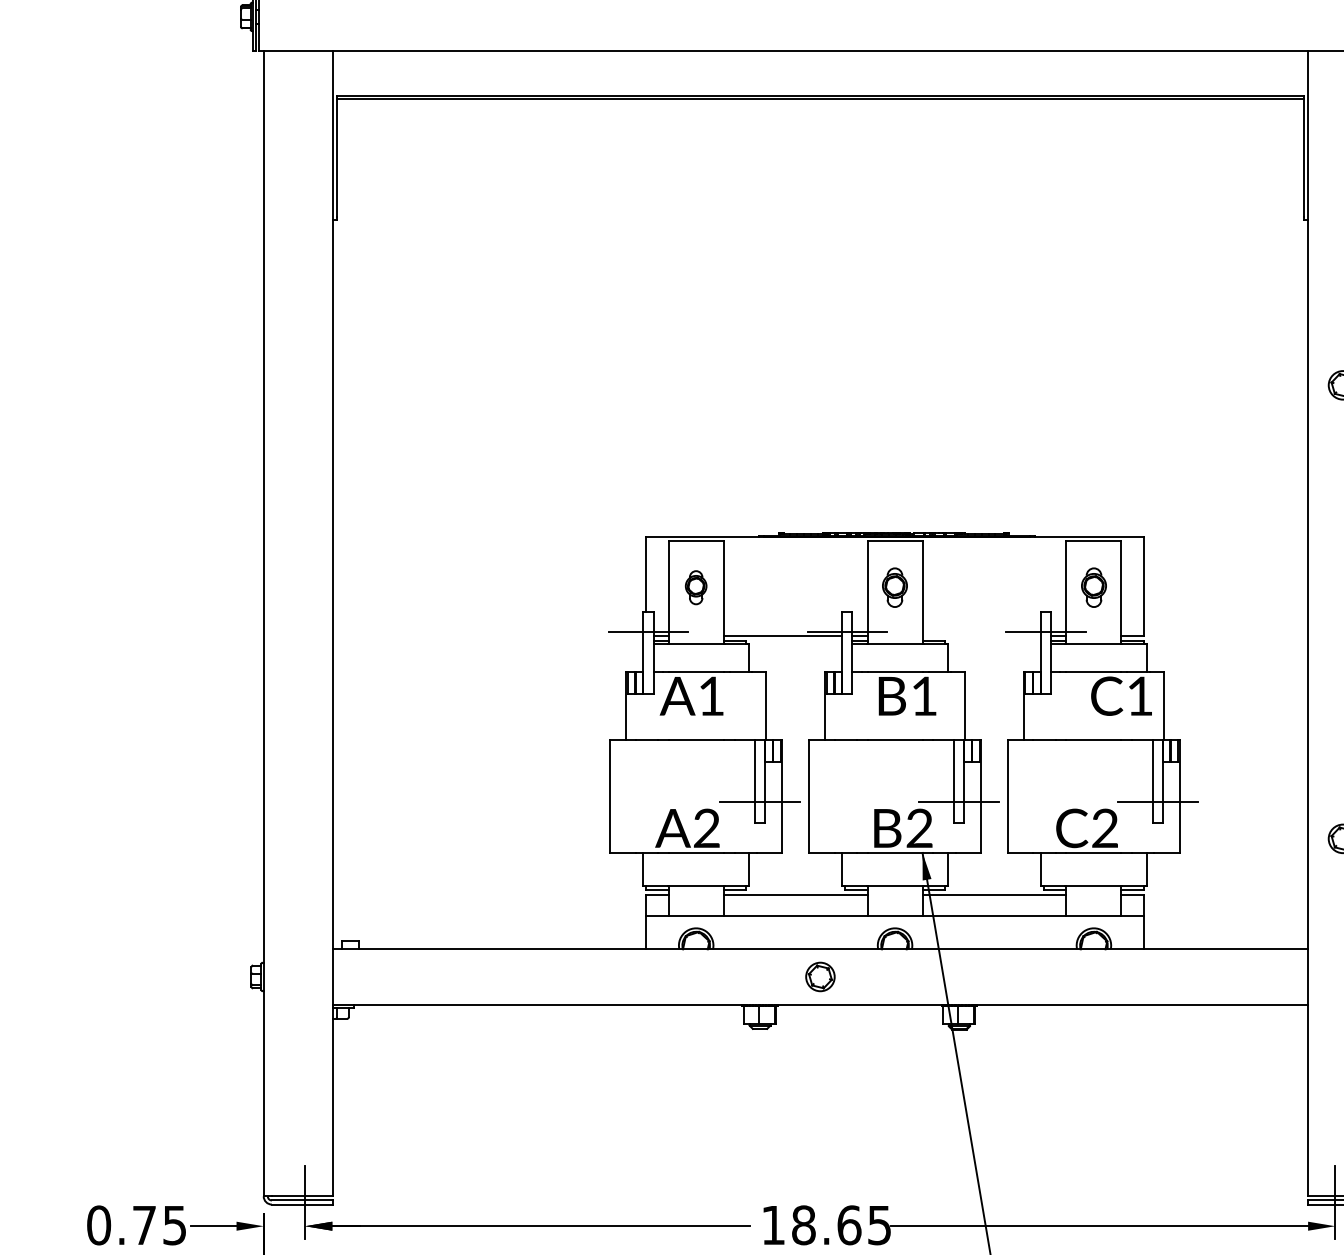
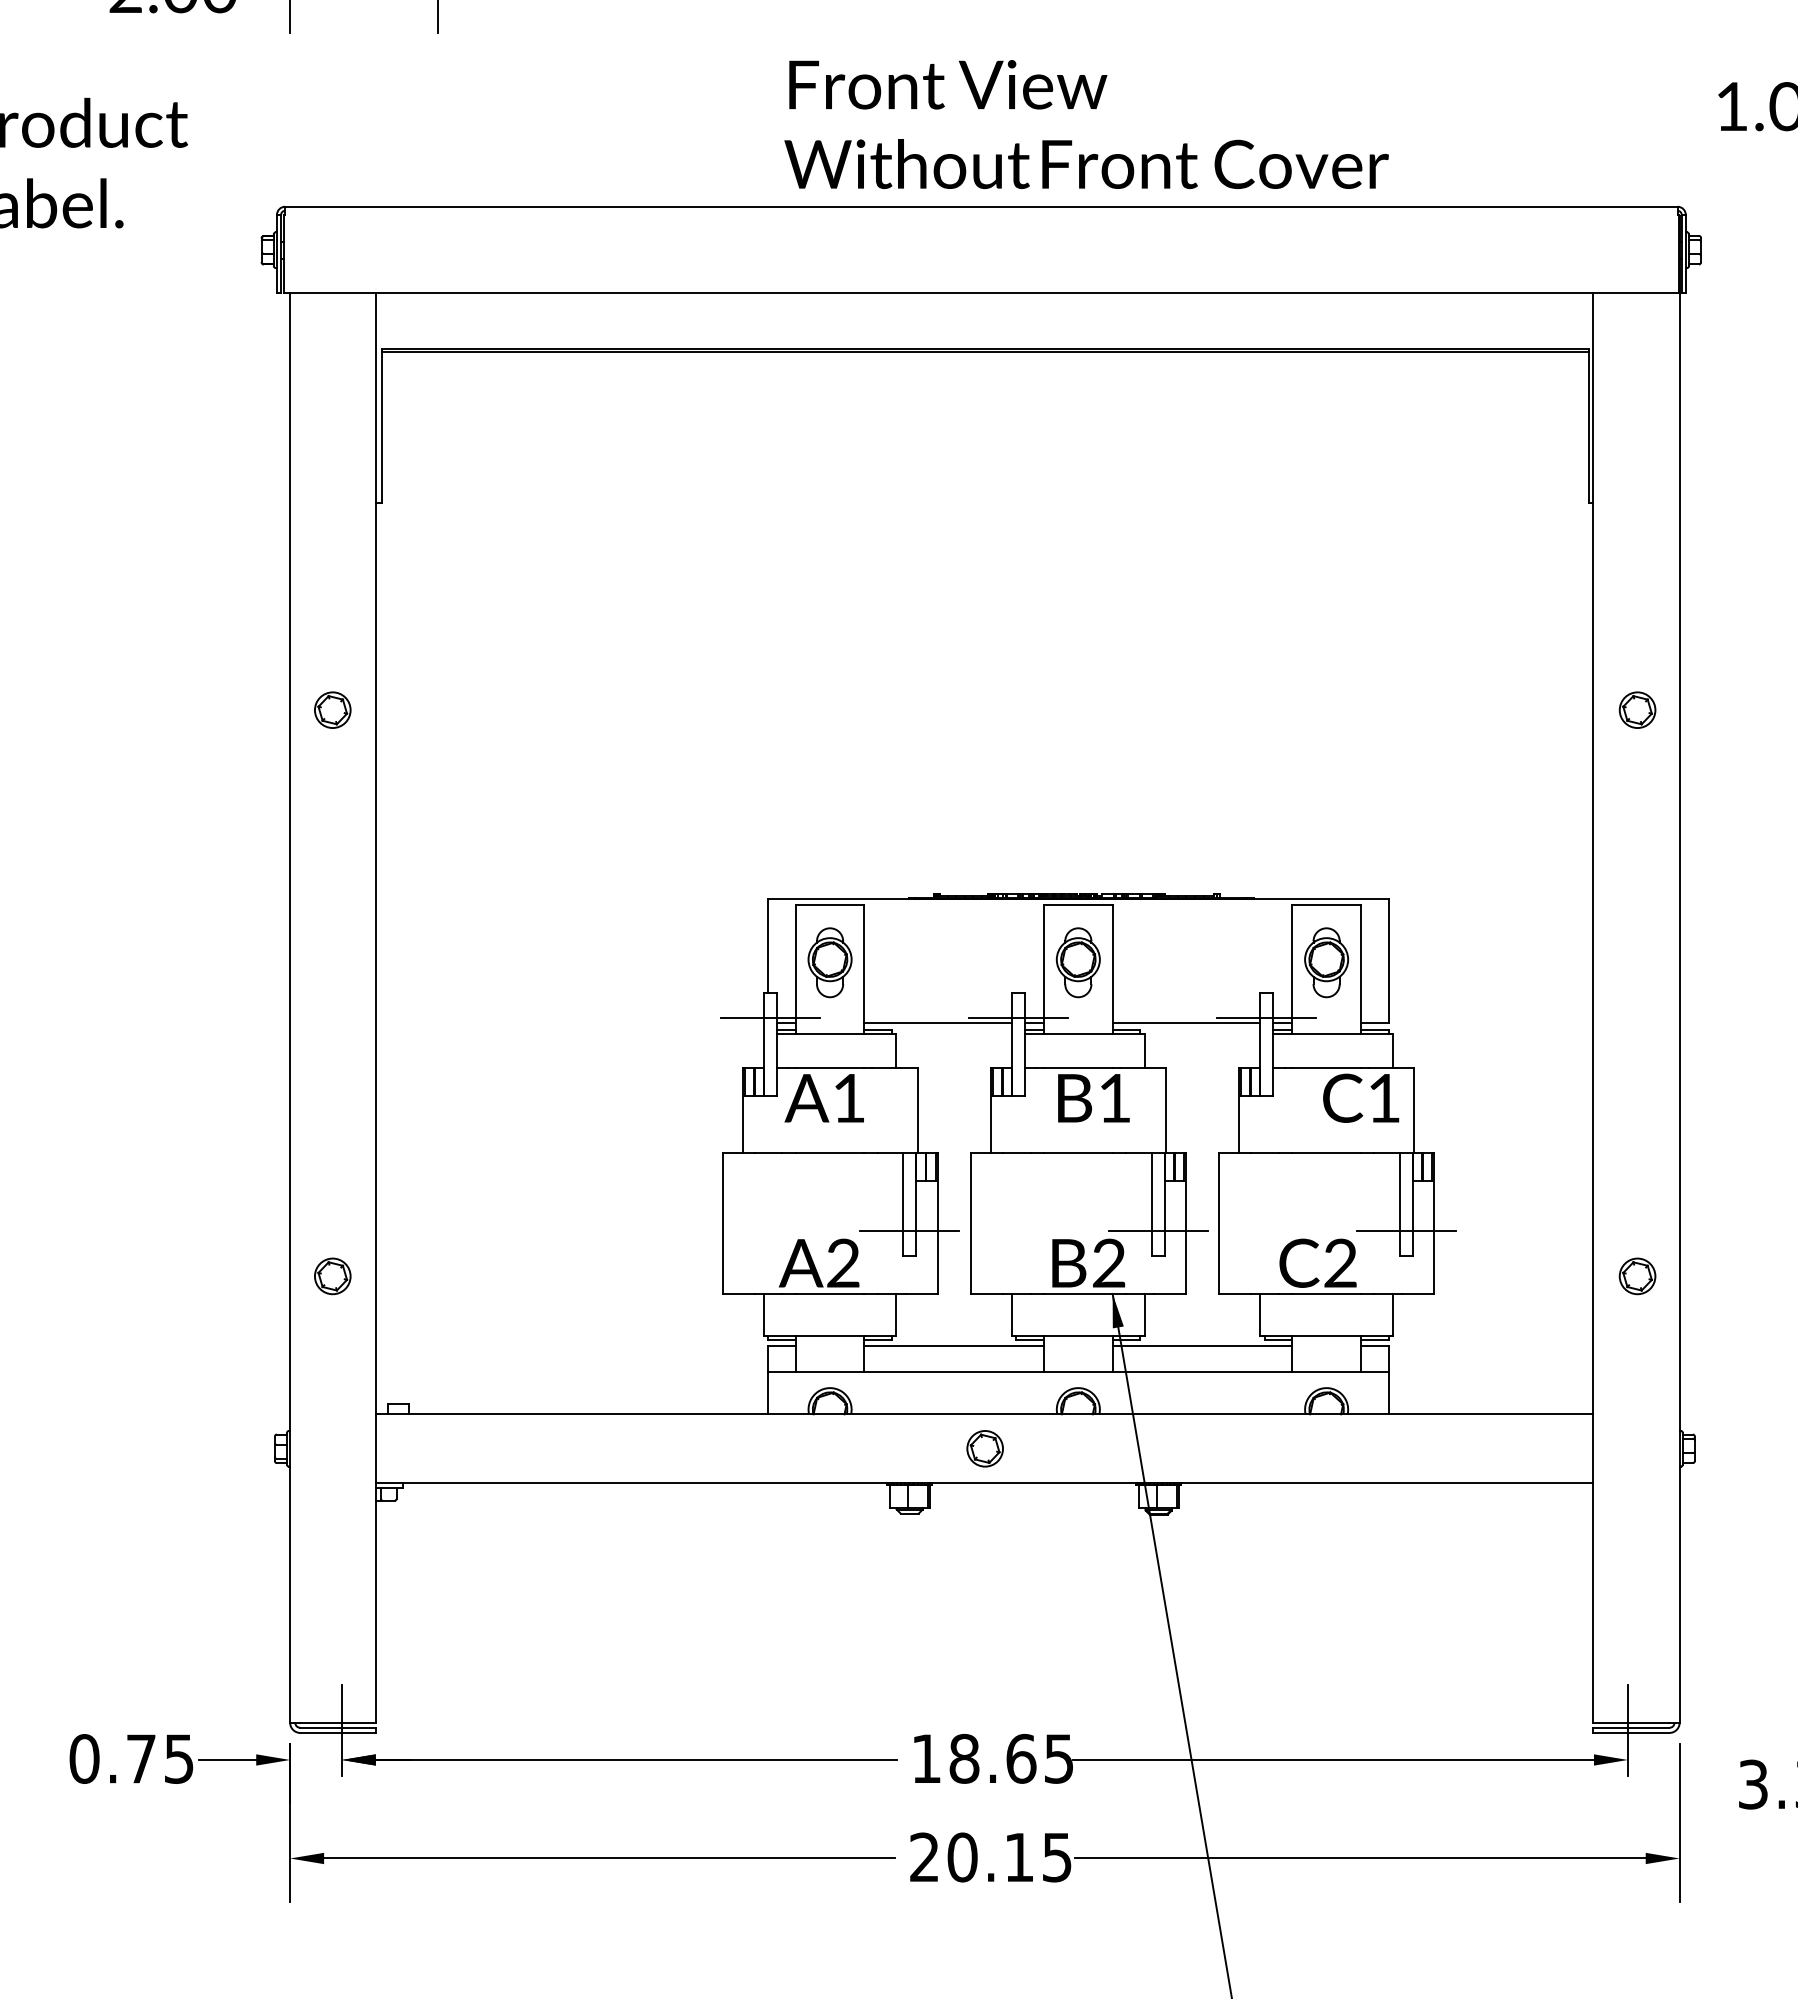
part: (297, 384) -> (332, 709), added
part: (695, 587) -> (829, 962), size x1.67
part: (894, 587) -> (1077, 962), size x1.43
part: (1093, 587) -> (1326, 962), size x1.43
line: (981, 636) -> (1186, 1023), added
part: (297, 838) -> (332, 1276), added

